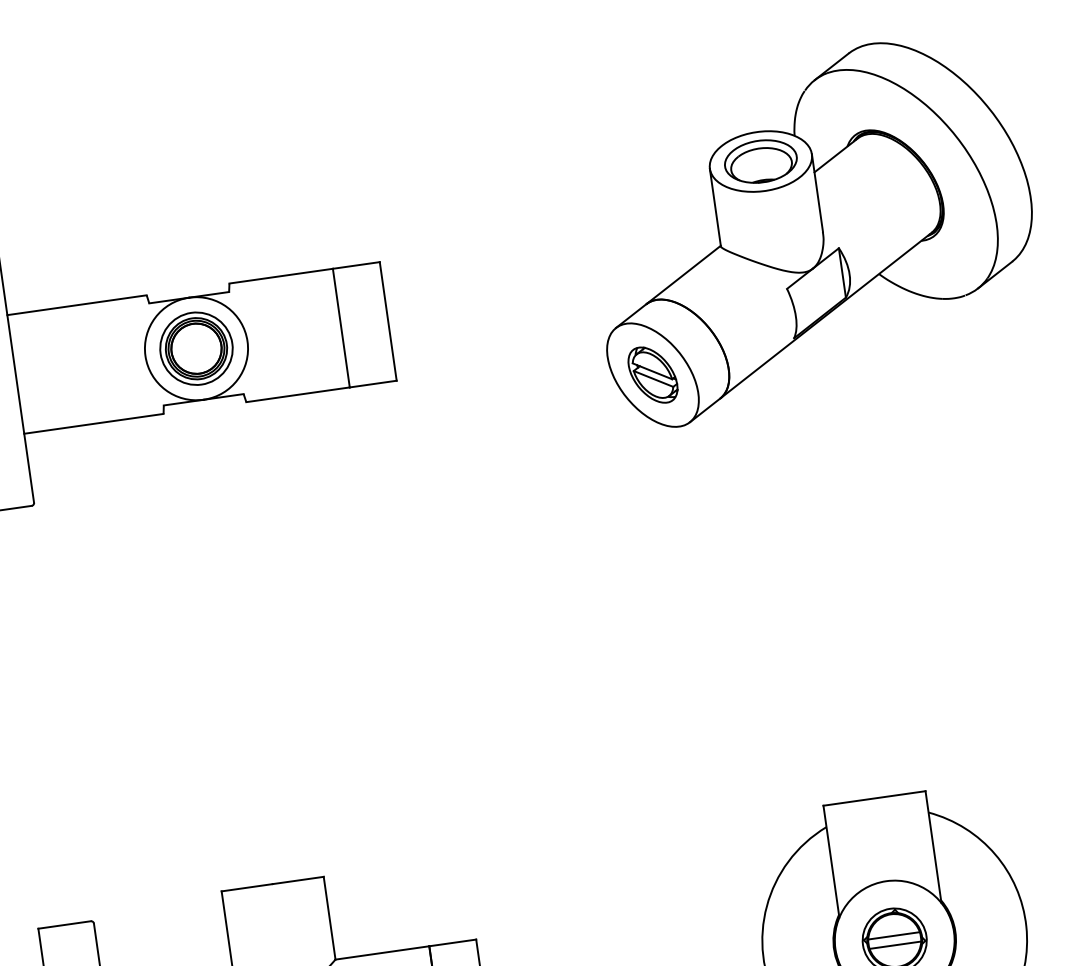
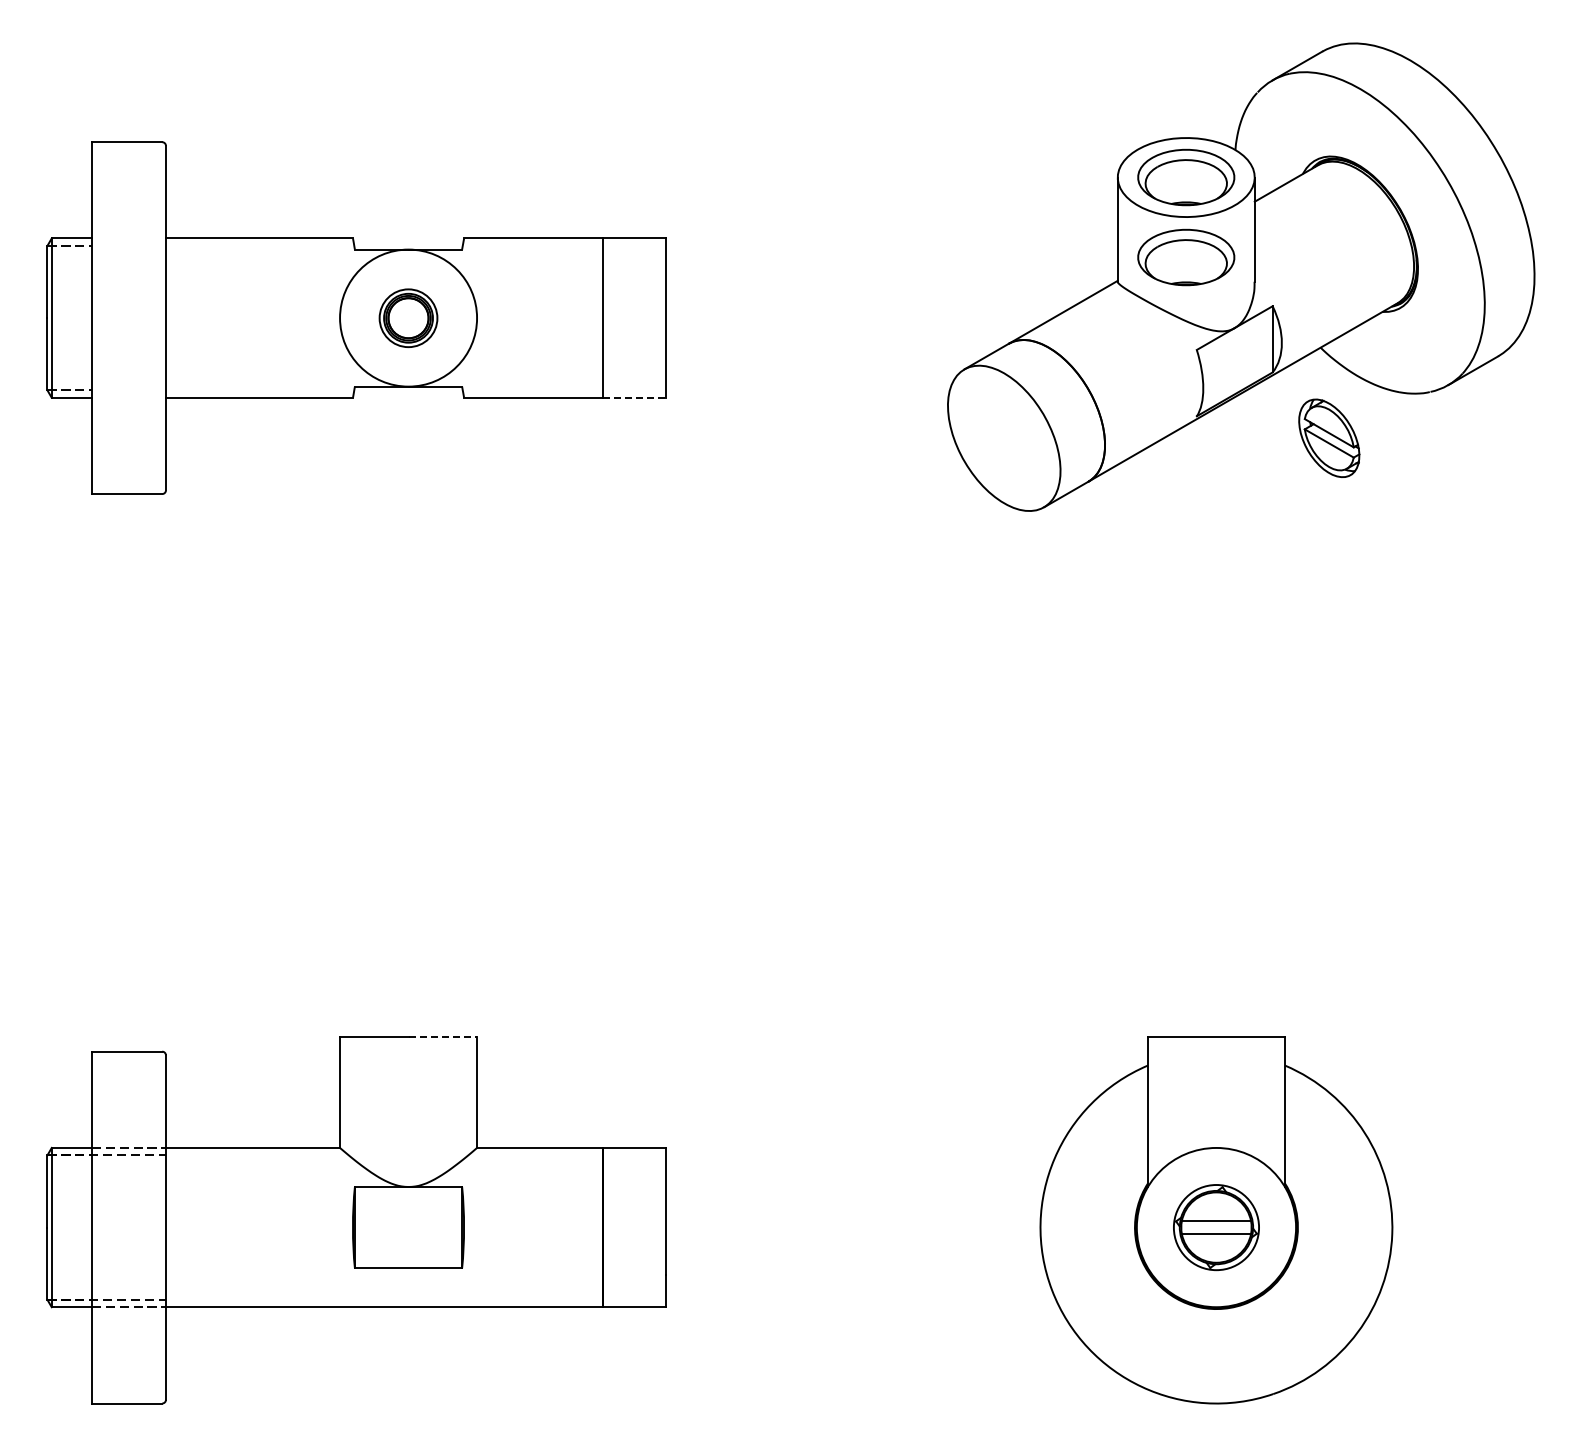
part: (769, 221) -> (1186, 257), added
part: (196, 349) -> (408, 318), size x0.6
part: (653, 374) -> (1329, 437), moved
line: (373, 383) -> (634, 397), solid -> dashed
line: (298, 880) -> (443, 1036), solid -> dashed

